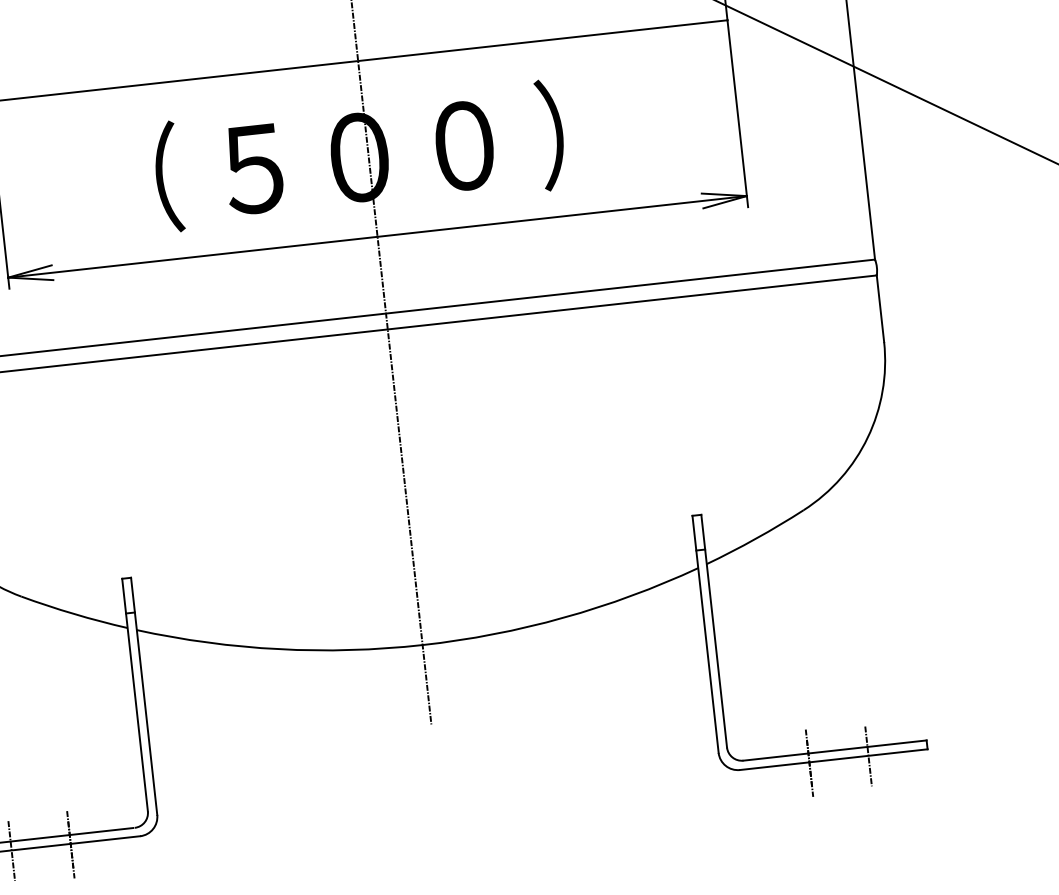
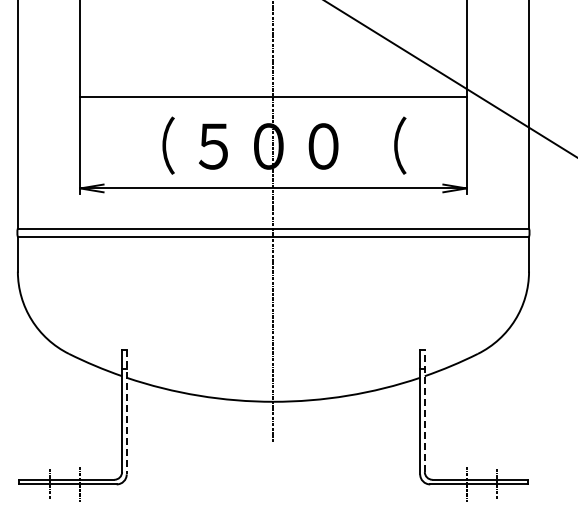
text: (580, 131) -> (384, 145), ） -> （
line: (713, 631) -> (424, 411), solid -> dashed
line: (143, 696) -> (126, 412), solid -> dashed

